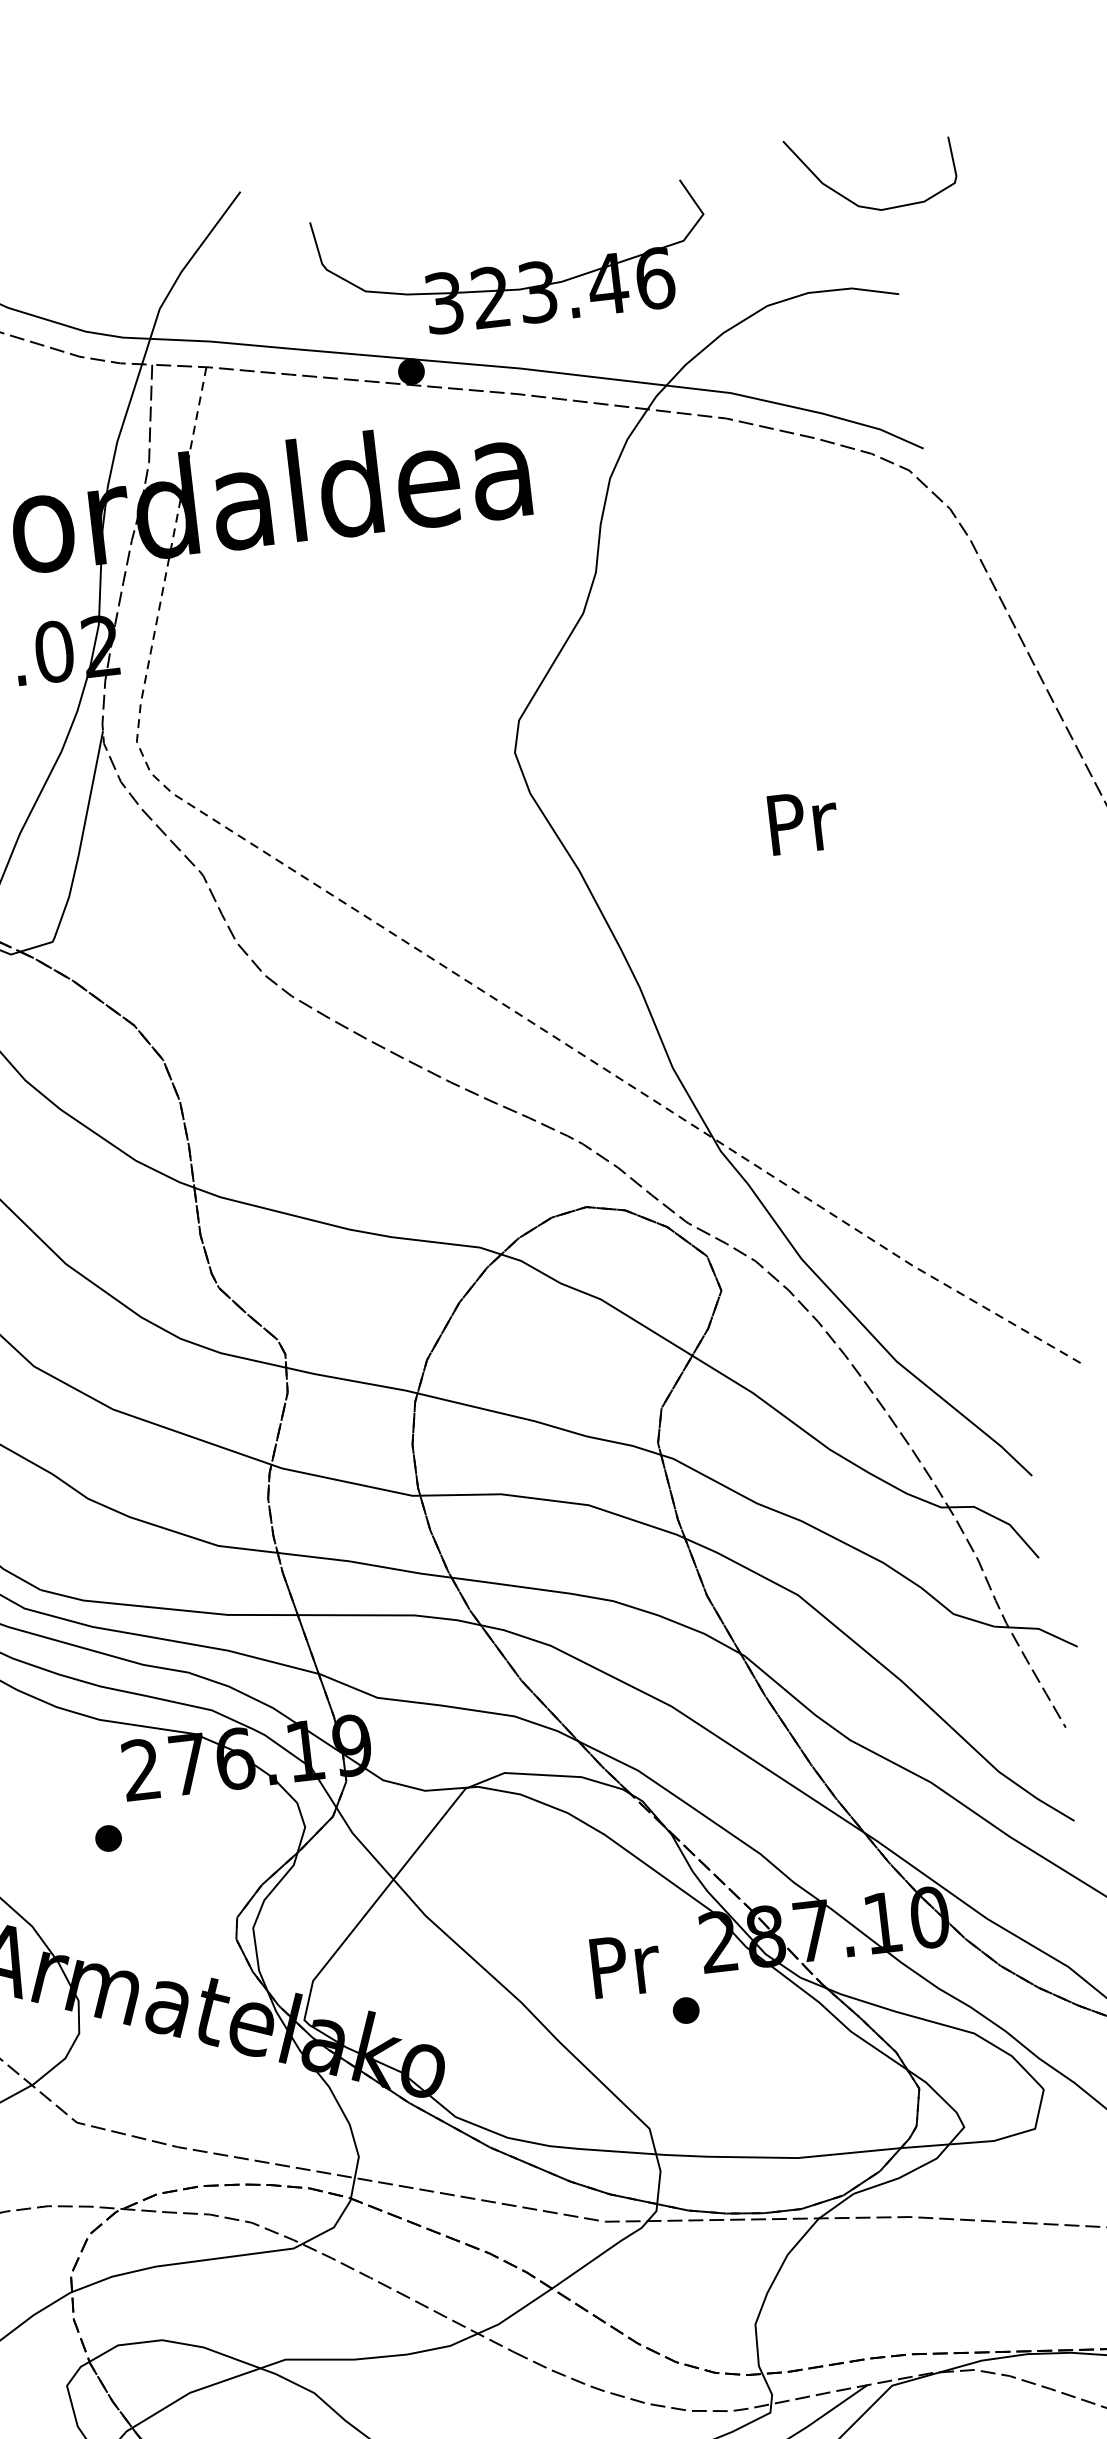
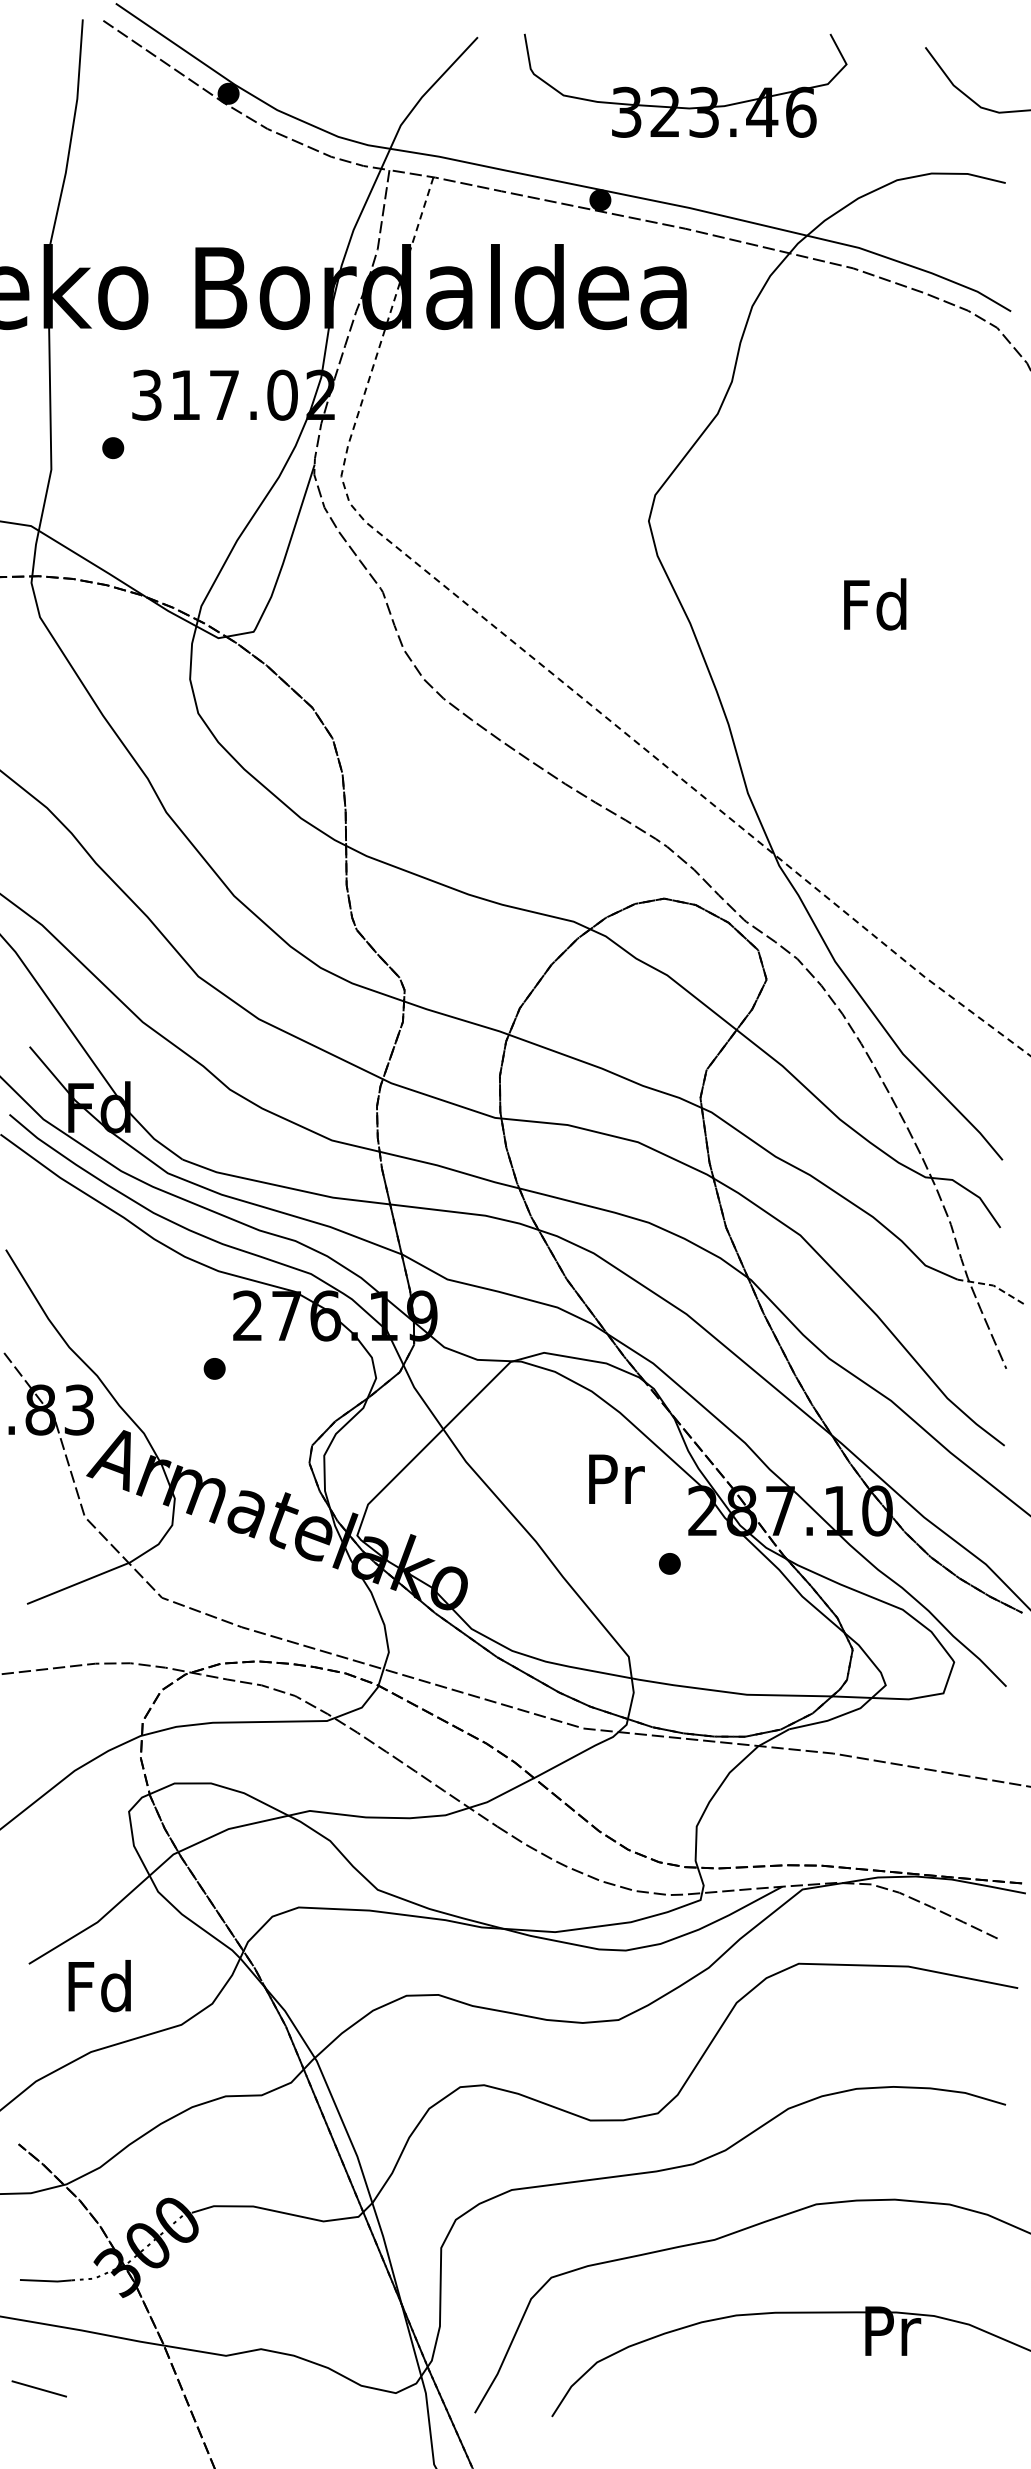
part: (519, 265) -> (691, 88), moved
text: (800, 821) -> (875, 604), Pr -> Fd
line: (1038, 1628) -> (993, 1285), solid -> dashed
text: (625, 1964) -> (616, 1478), moved

